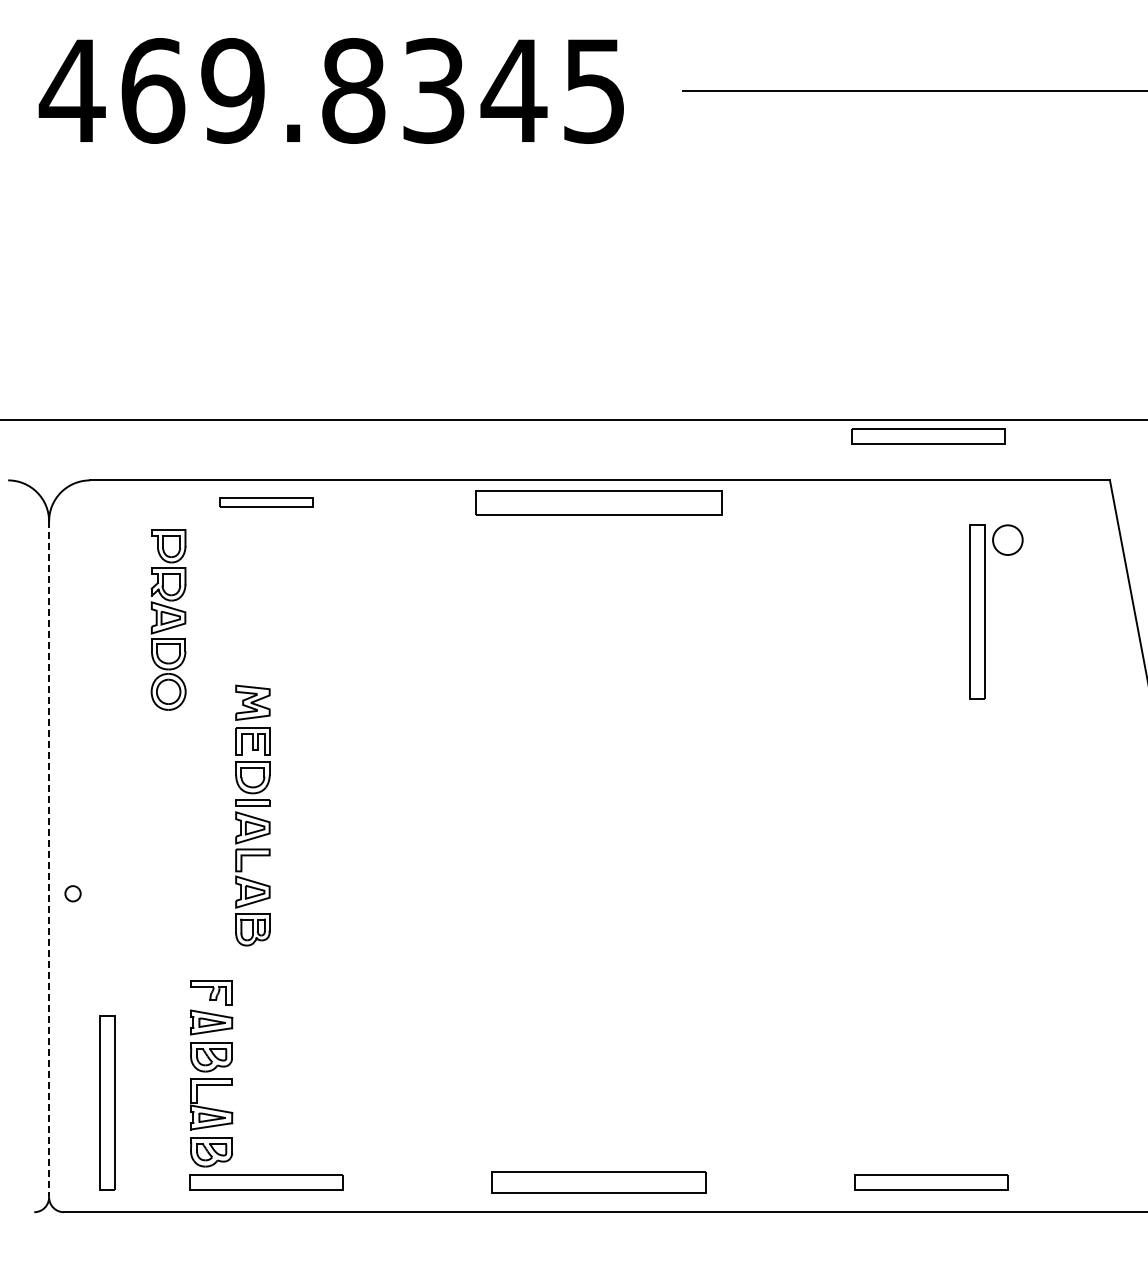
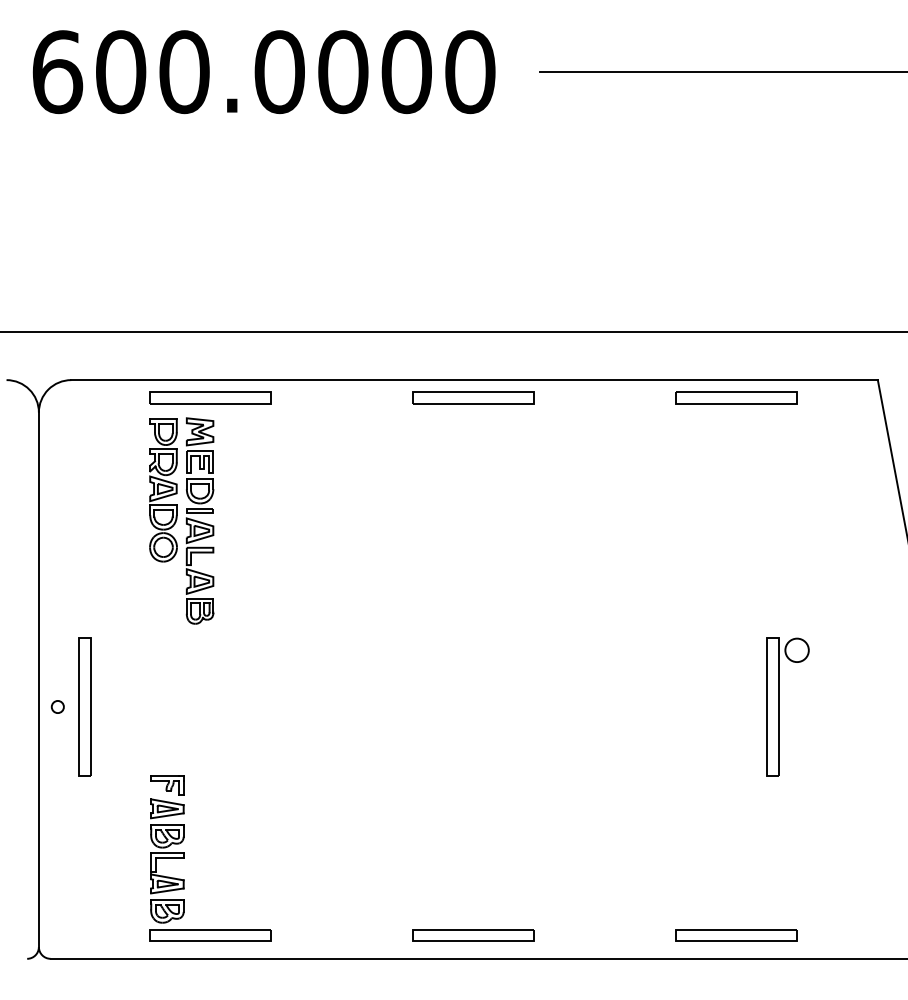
text: (332, 90) -> (263, 71), 469.8345 -> 600.0000
part: (928, 436) -> (736, 397), moved
part: (266, 502) -> (210, 397), size x1.67
part: (598, 502) -> (473, 397), size x0.62
part: (985, 611) -> (779, 706), moved
part: (168, 619) -> (163, 490), moved
part: (252, 815) -> (199, 520), moved
line: (49, 859) -> (39, 679), dashed -> solid
part: (107, 1102) -> (85, 706), moved
part: (598, 1182) -> (473, 935), size x0.71

